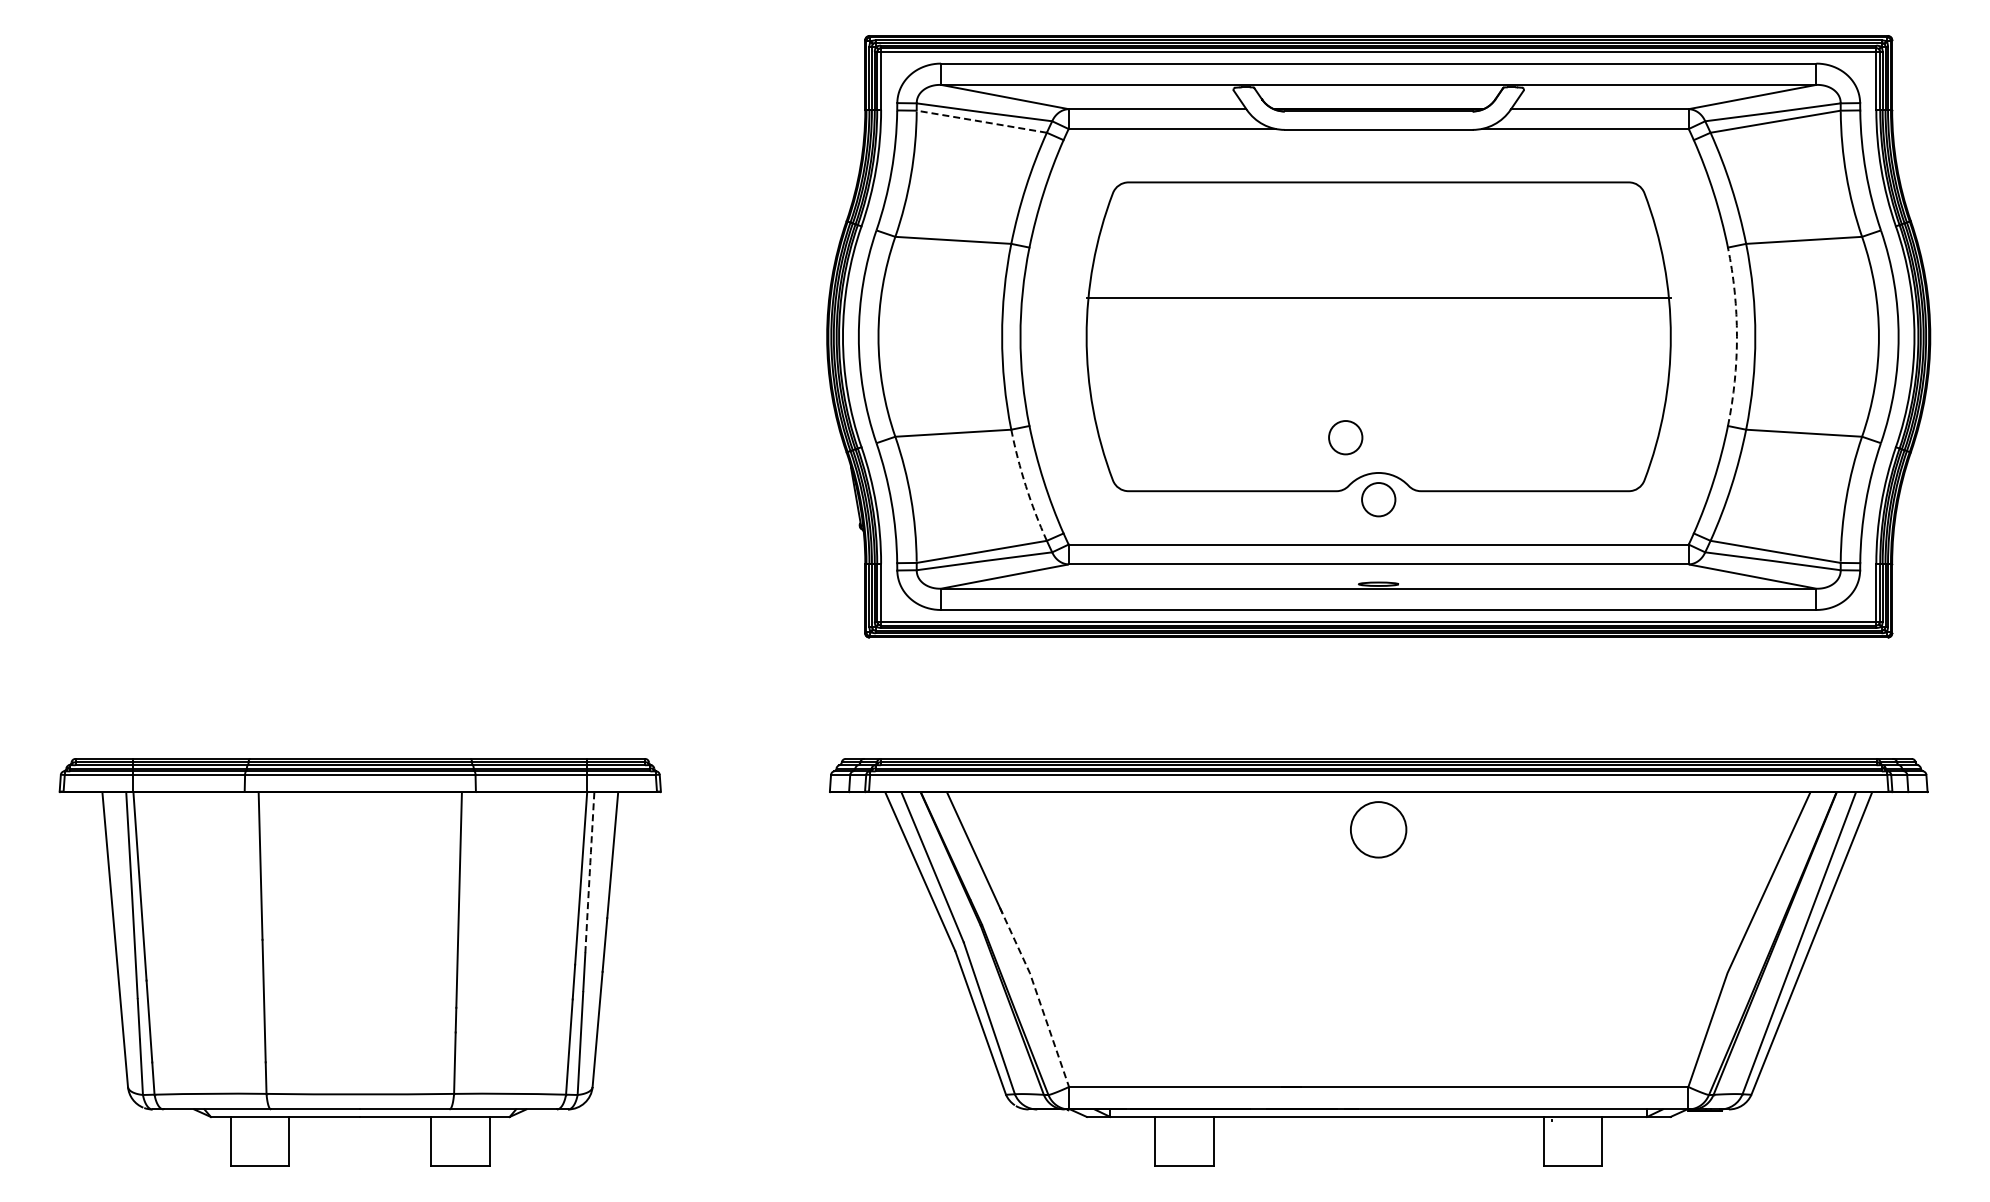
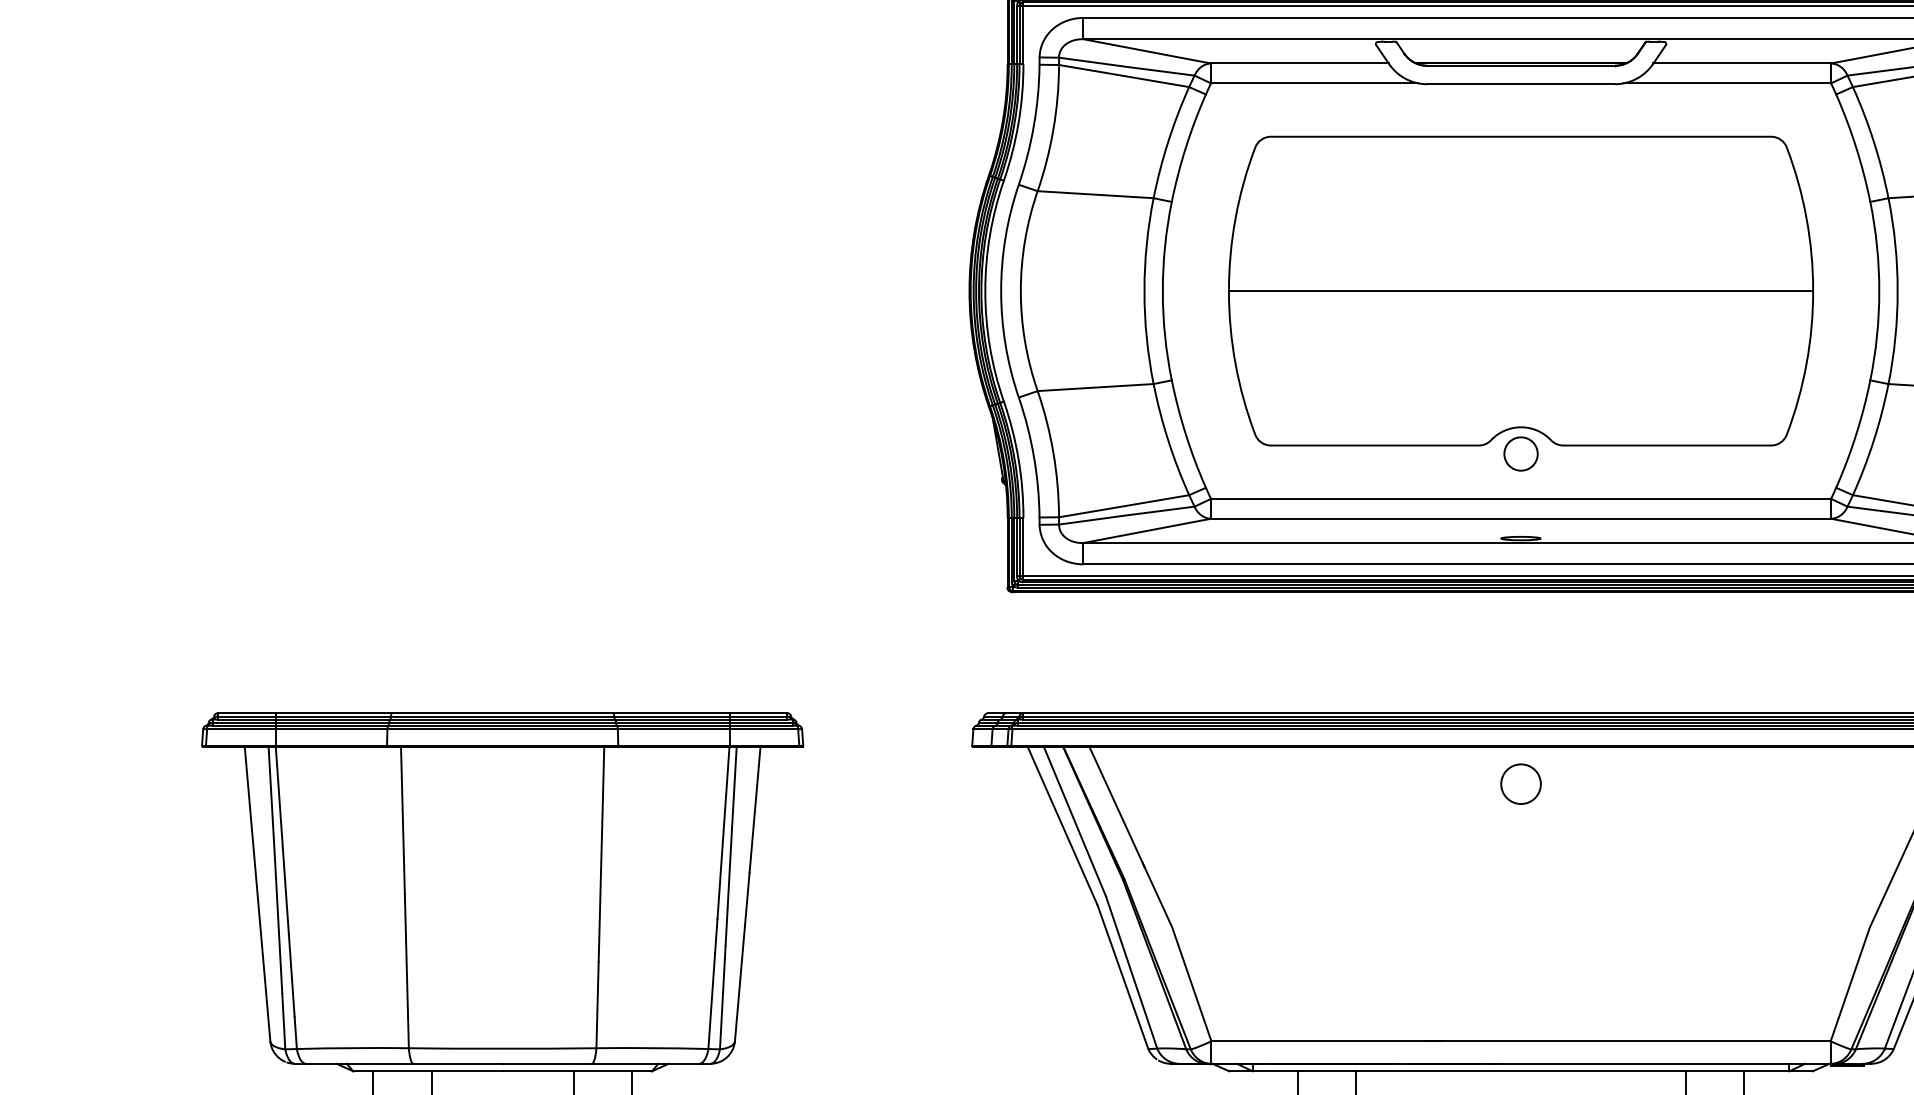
line: (981, 121) -> (1123, 75), dashed -> solid
line: (1378, 297) -> (1520, 290), moved
arc: (1736, 336) -> (1878, 290), dashed -> solid
circle: (1345, 437) -> (1487, 391), removed
arc: (1025, 486) -> (1167, 440), dashed -> solid
circle: (1378, 829) -> (1520, 783), size x0.71
arc: (589, 872) -> (731, 826), dashed -> solid
line: (1037, 994) -> (1179, 948), dashed -> solid

